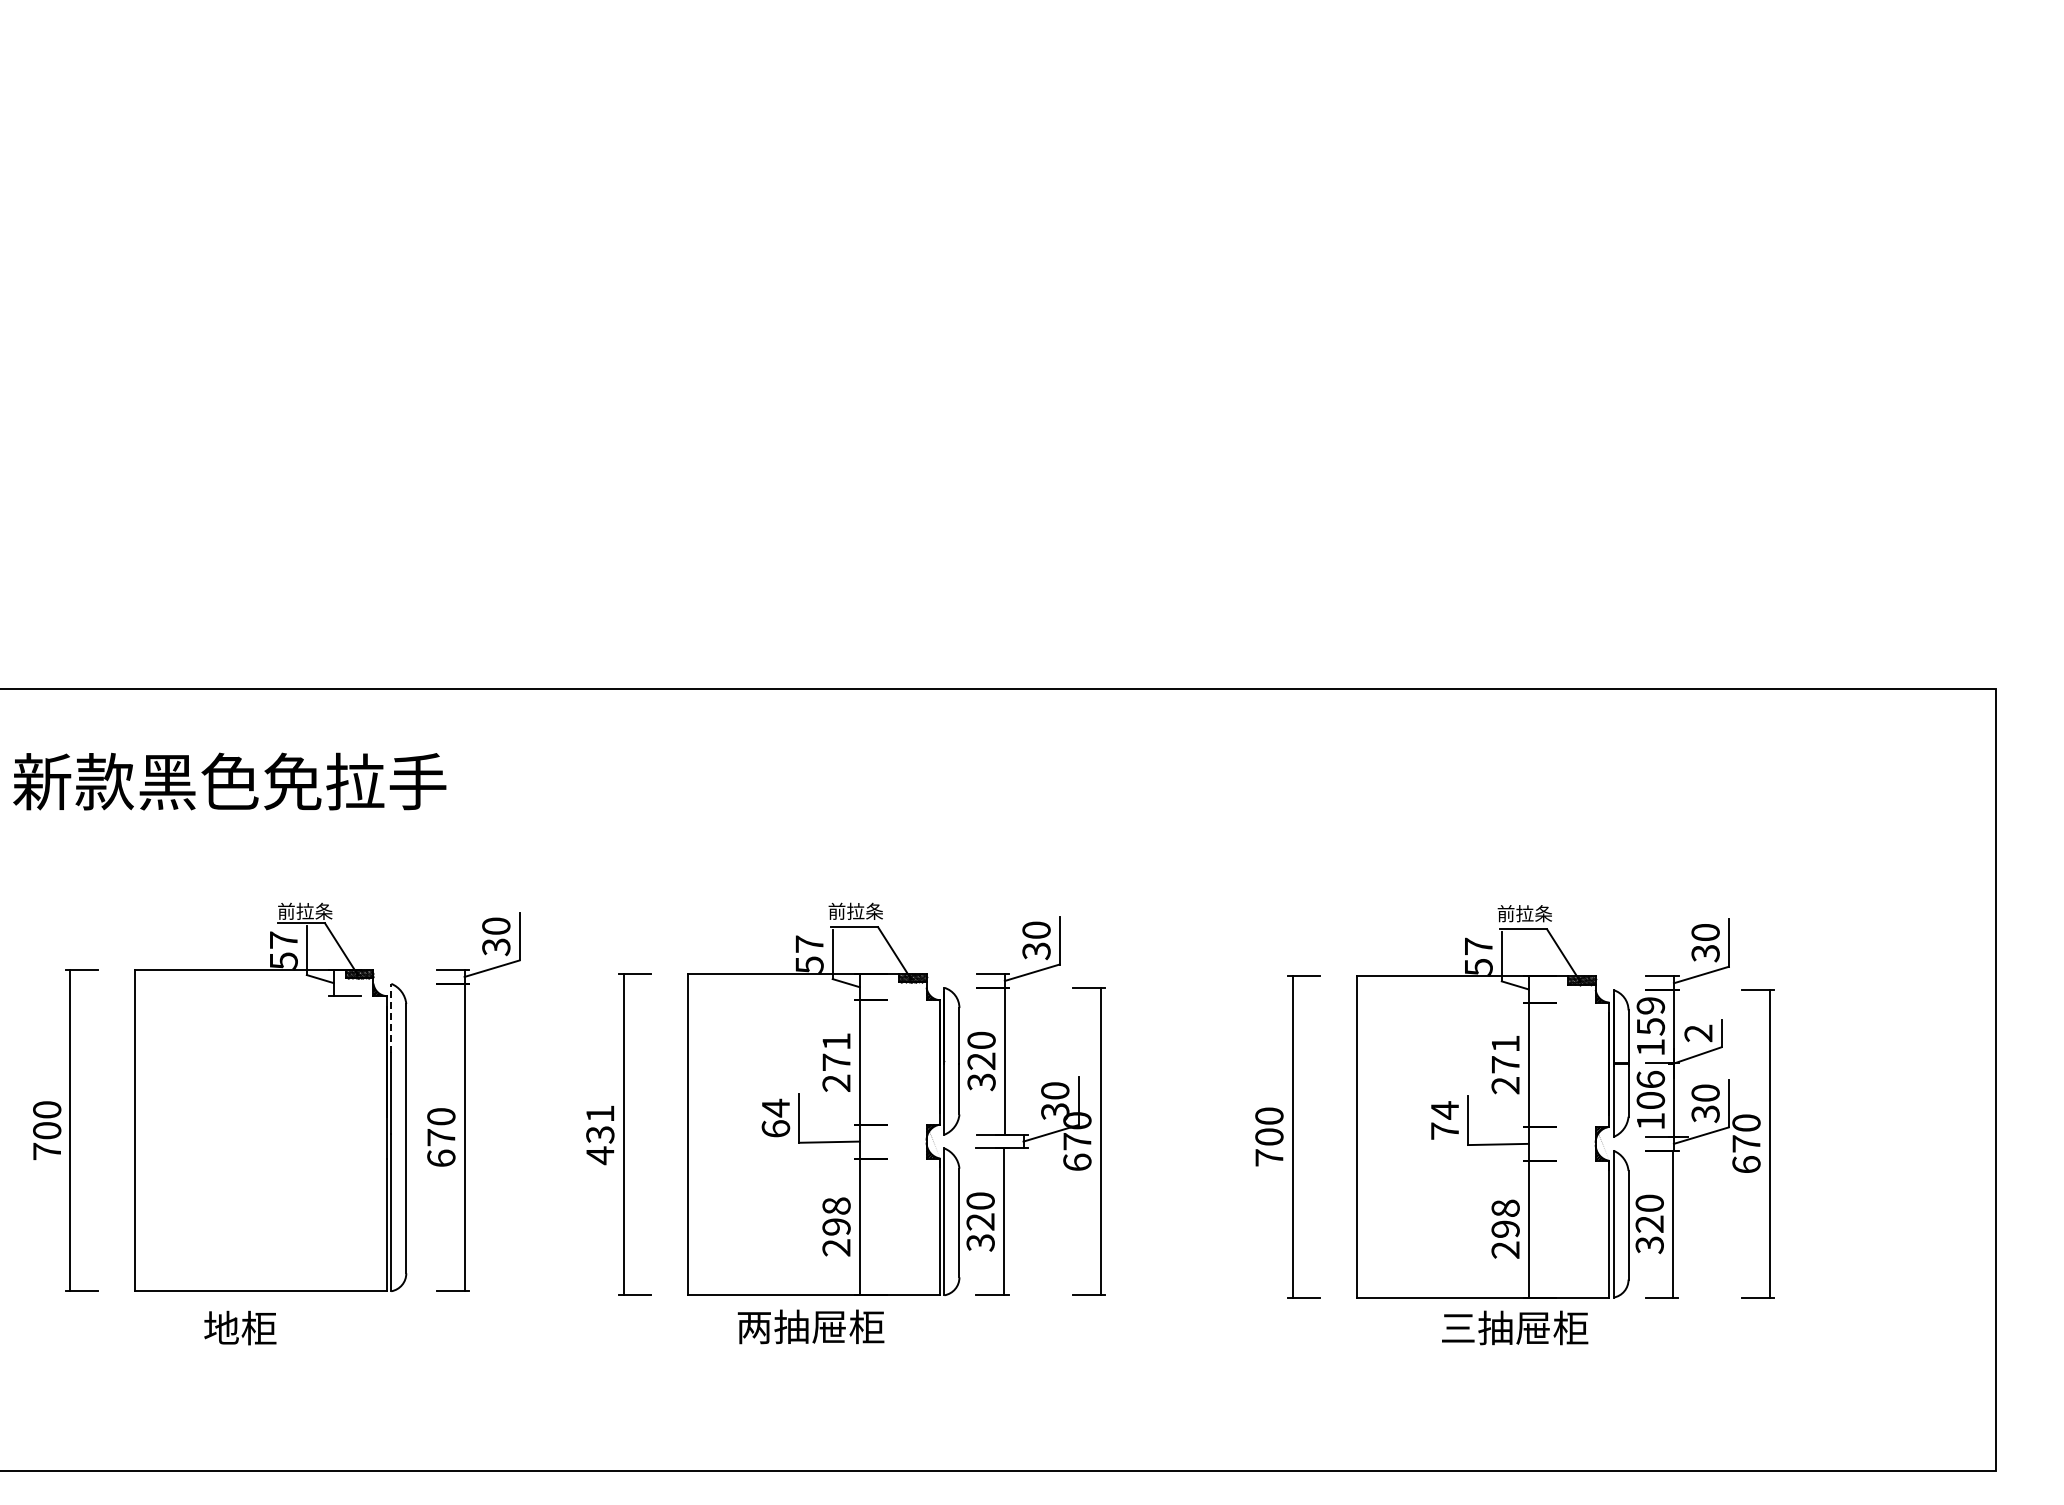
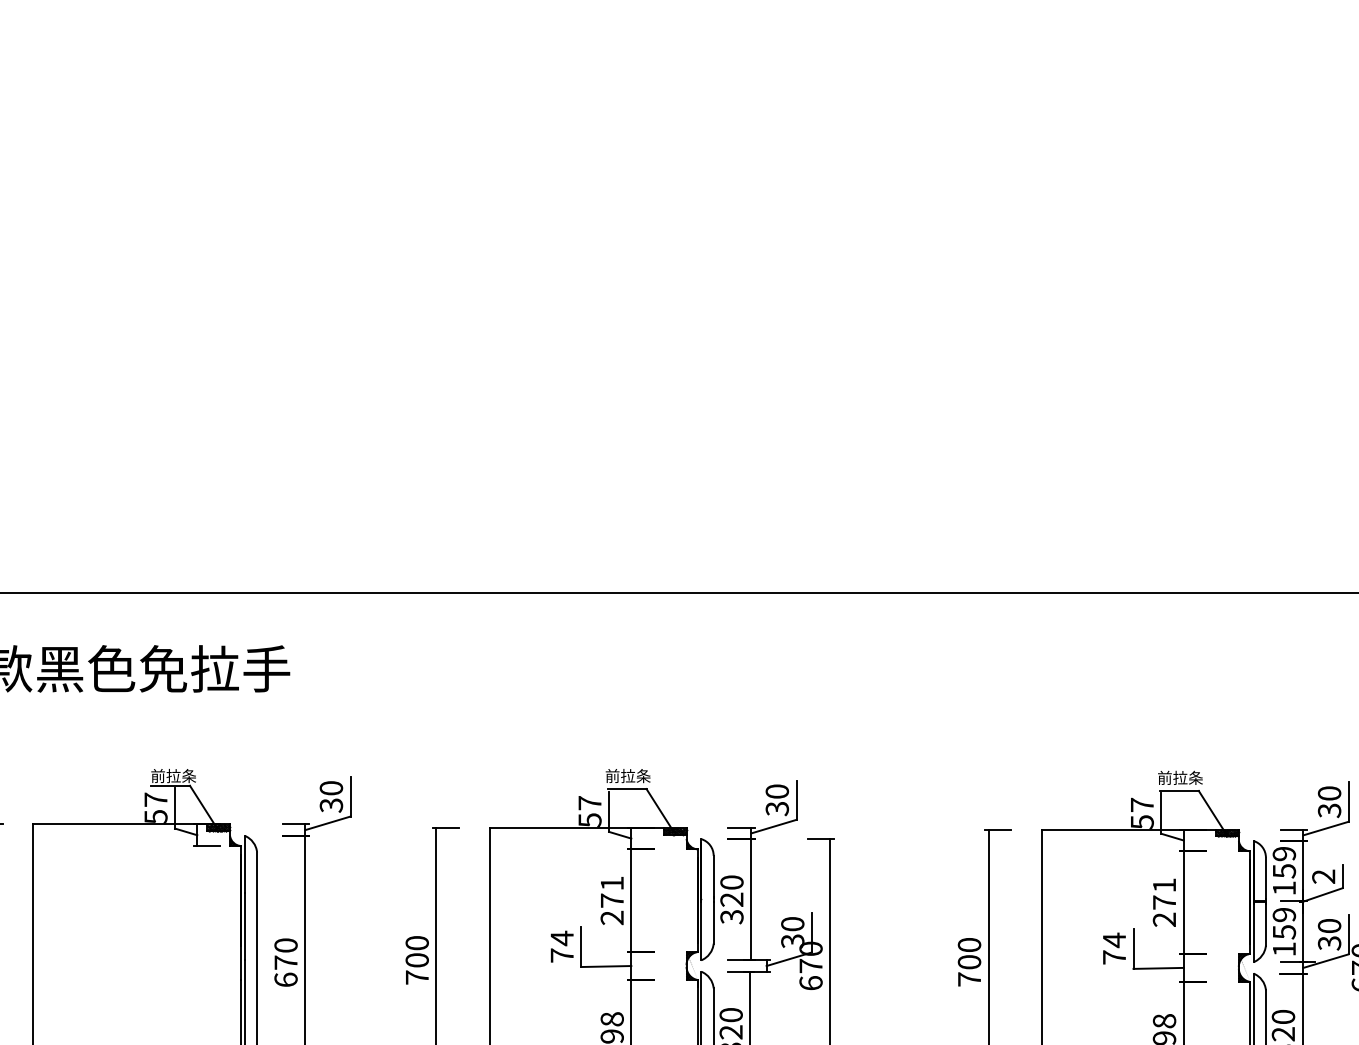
line: (391, 1018) -> (244, 864), dashed -> solid
text: (1650, 1089) -> (1284, 923), 106 -> 159
text: (775, 1128) -> (561, 955), 64 -> 74
text: (600, 1135) -> (417, 961), 431 -> 700

